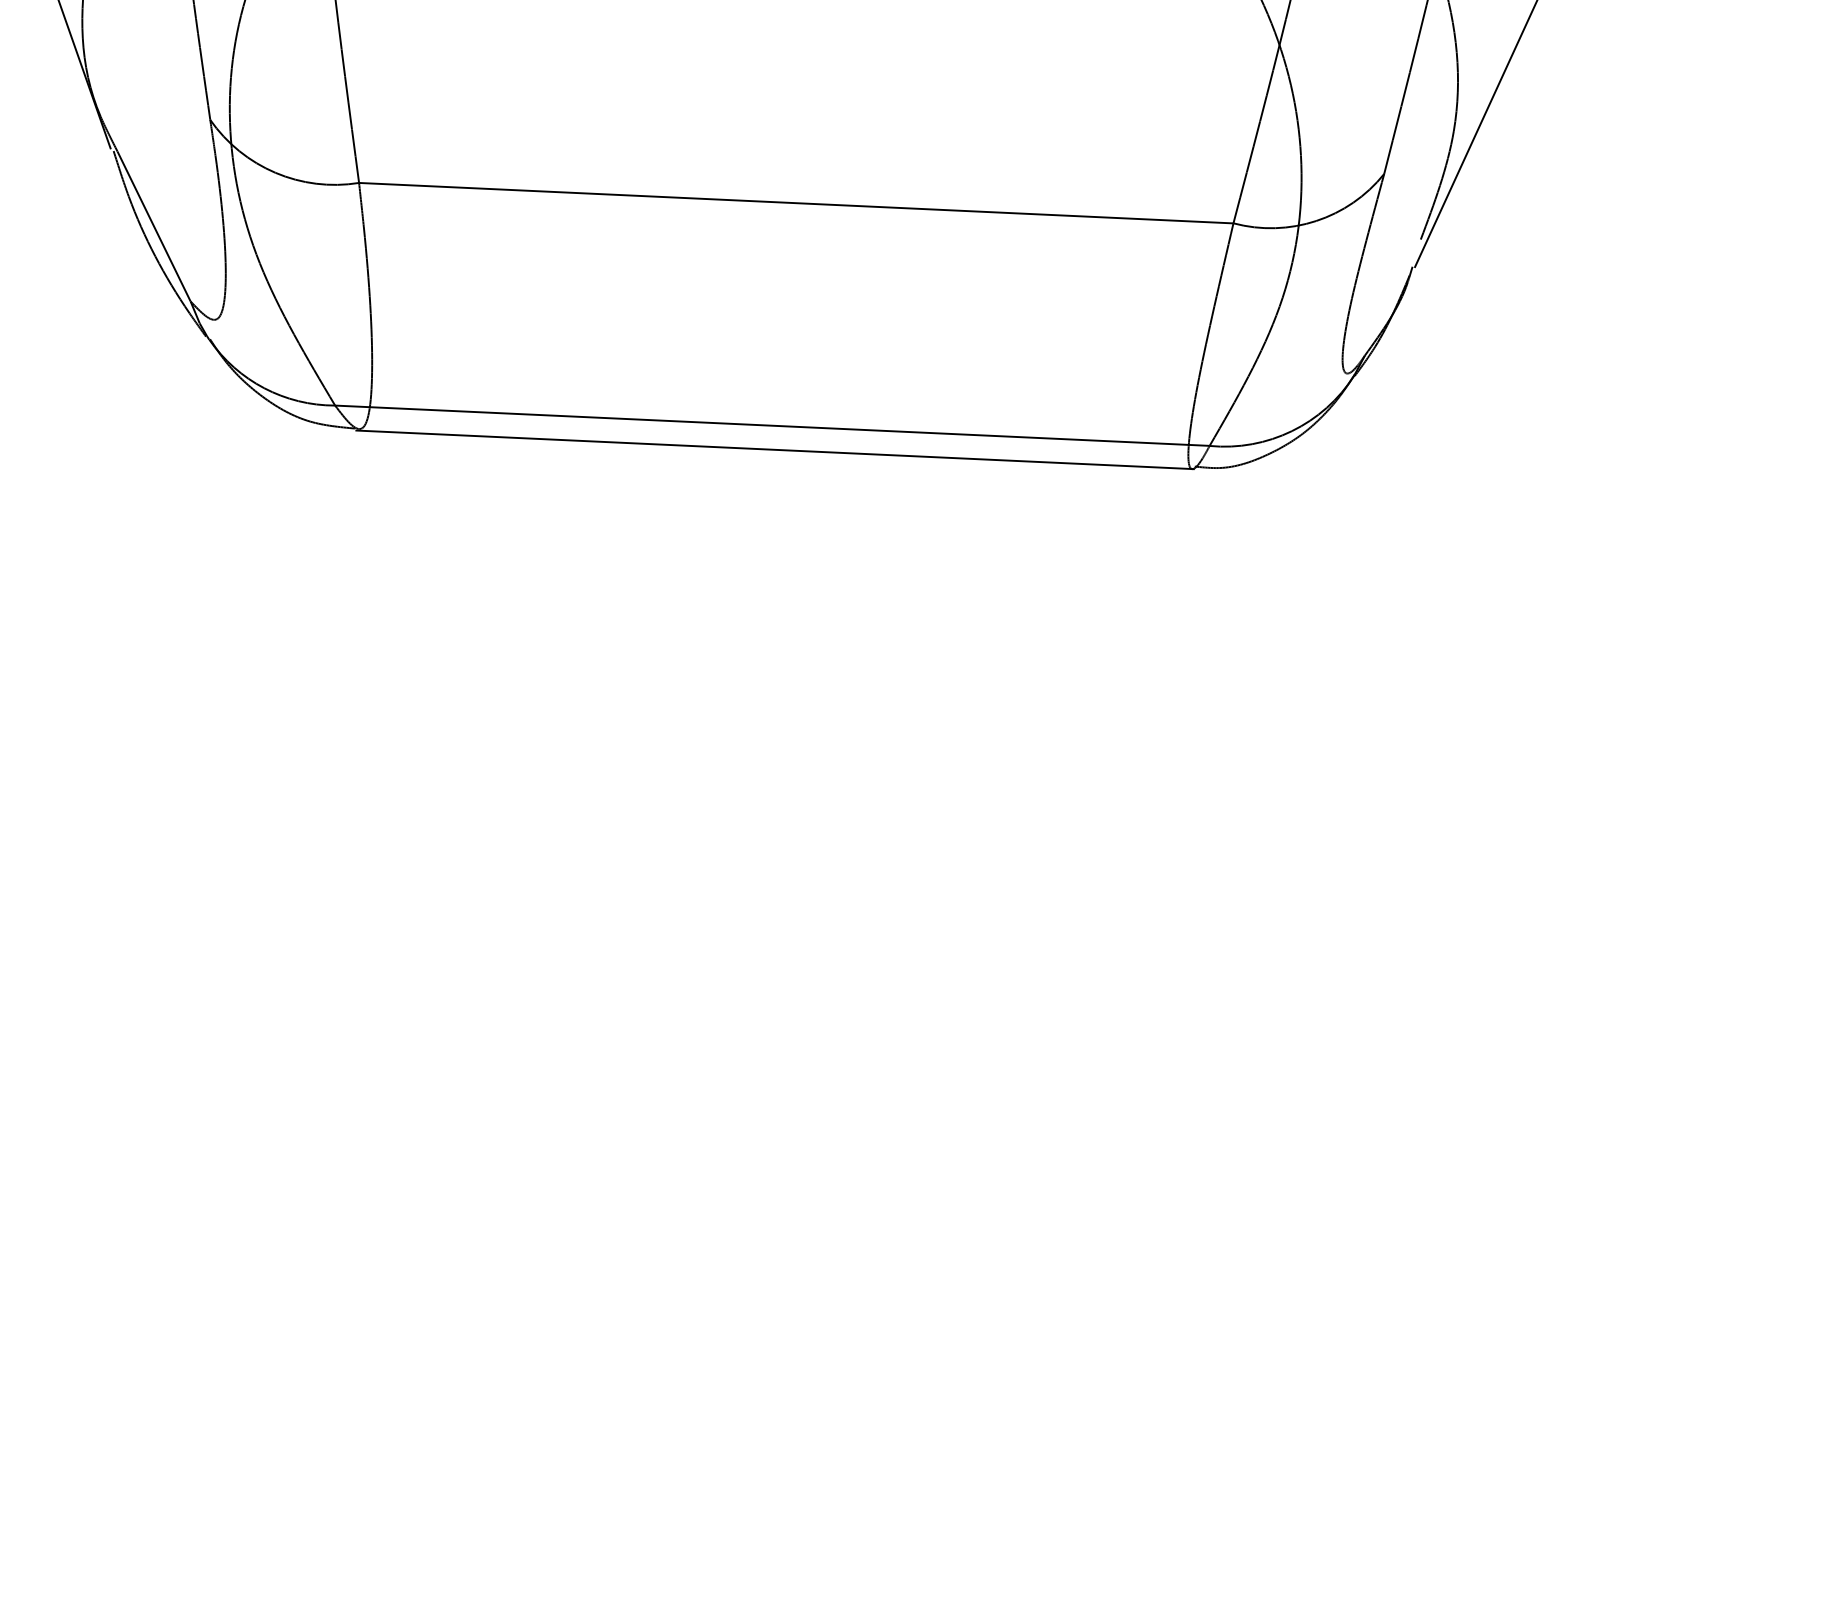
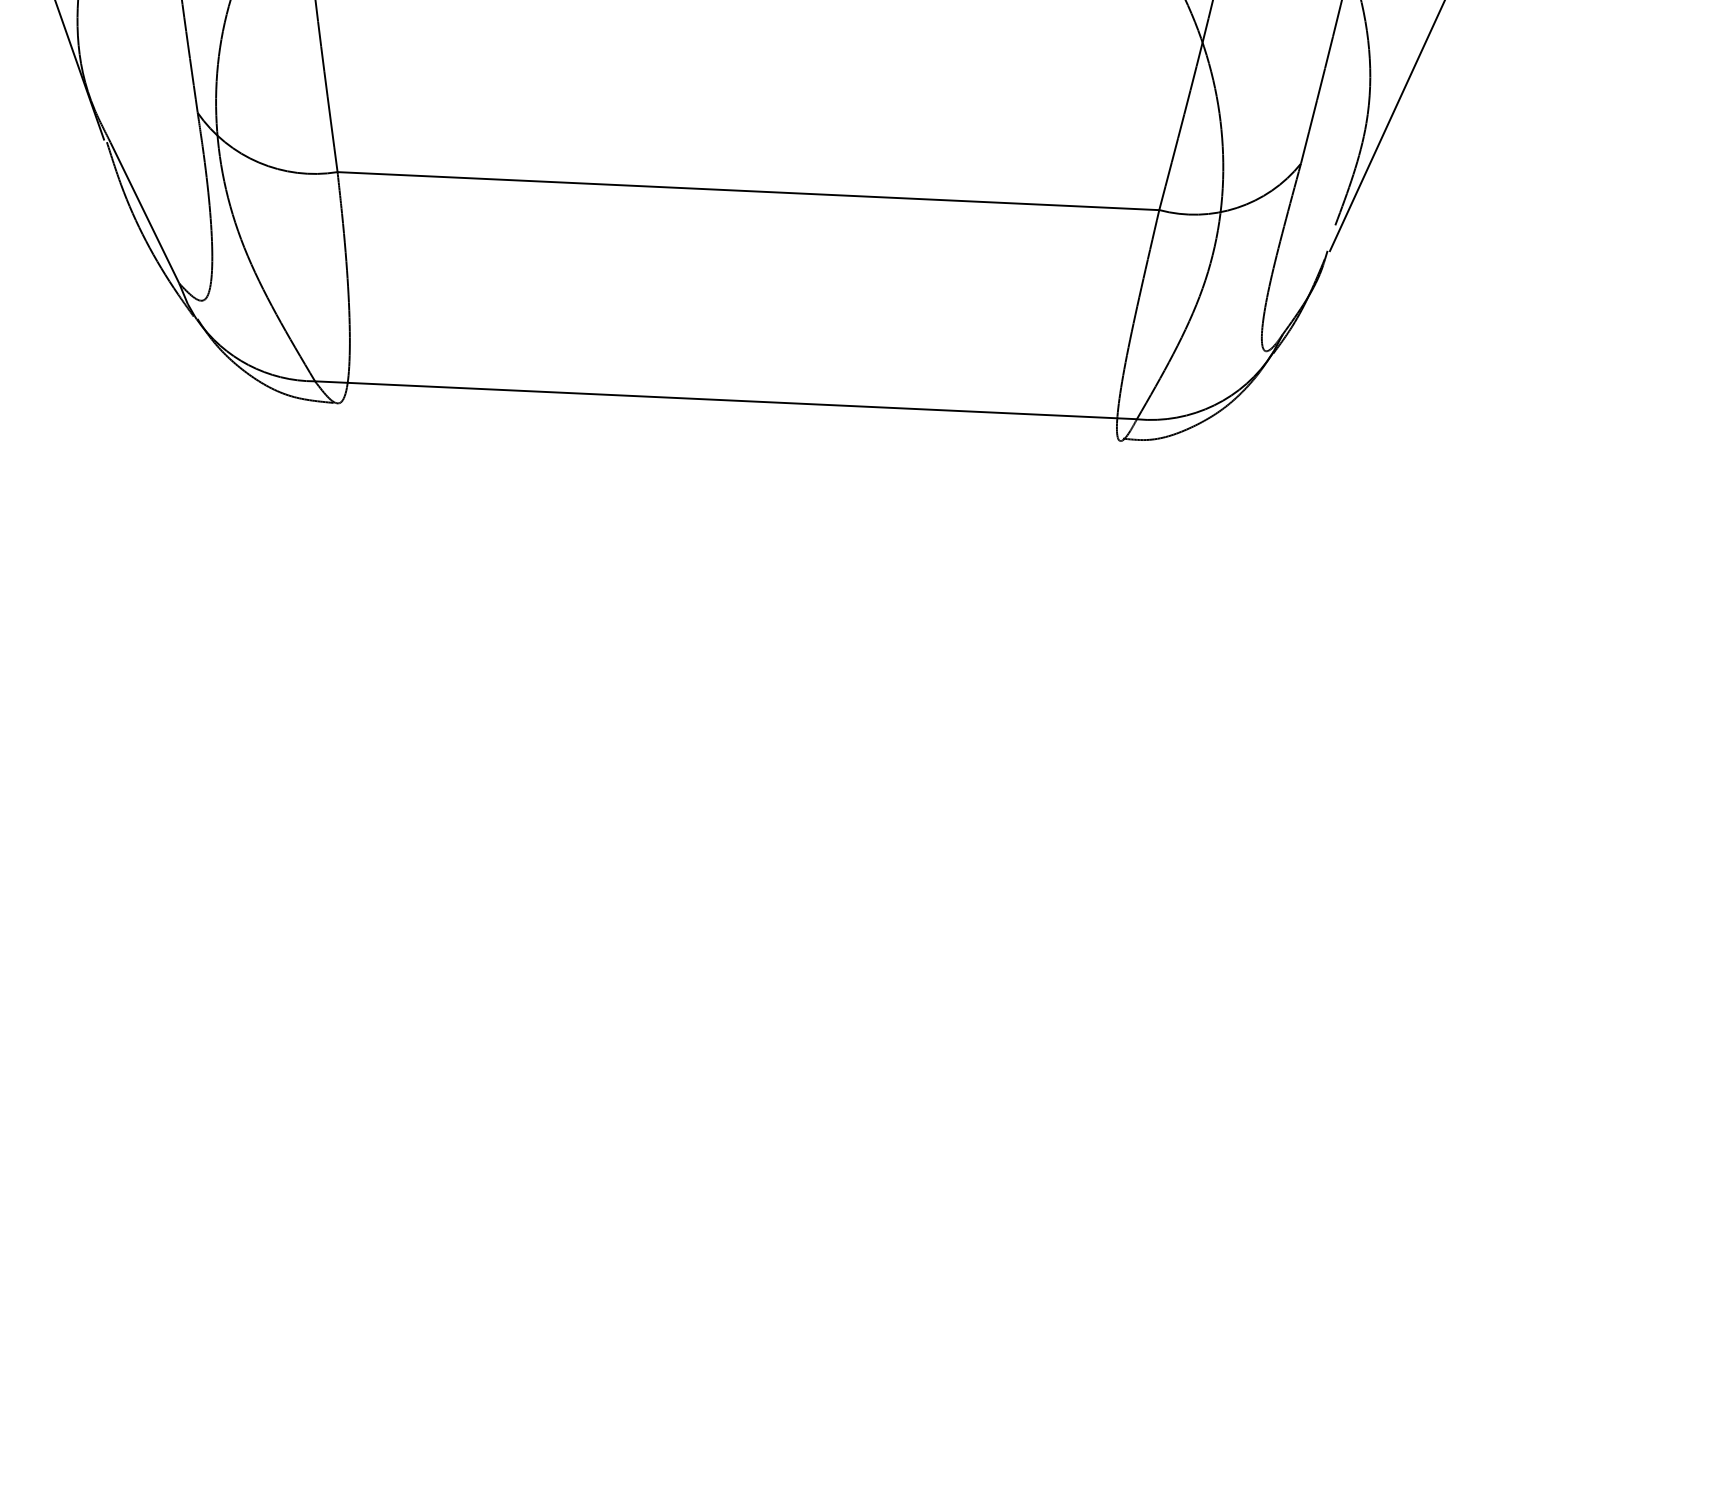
line: (775, 449) -> (728, 422), removed

